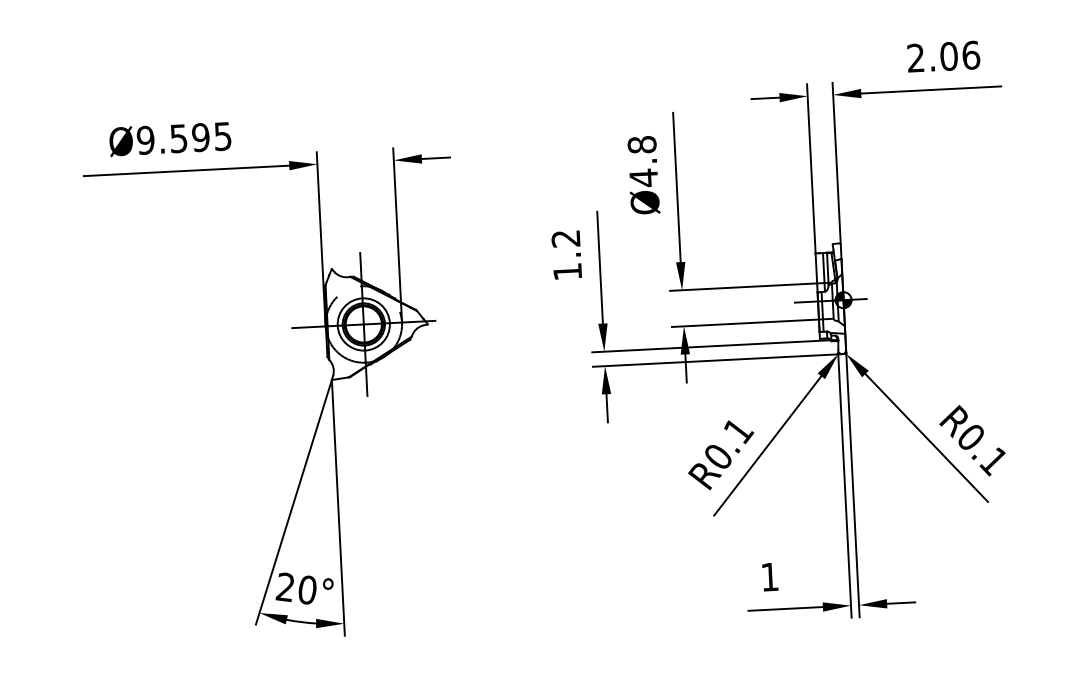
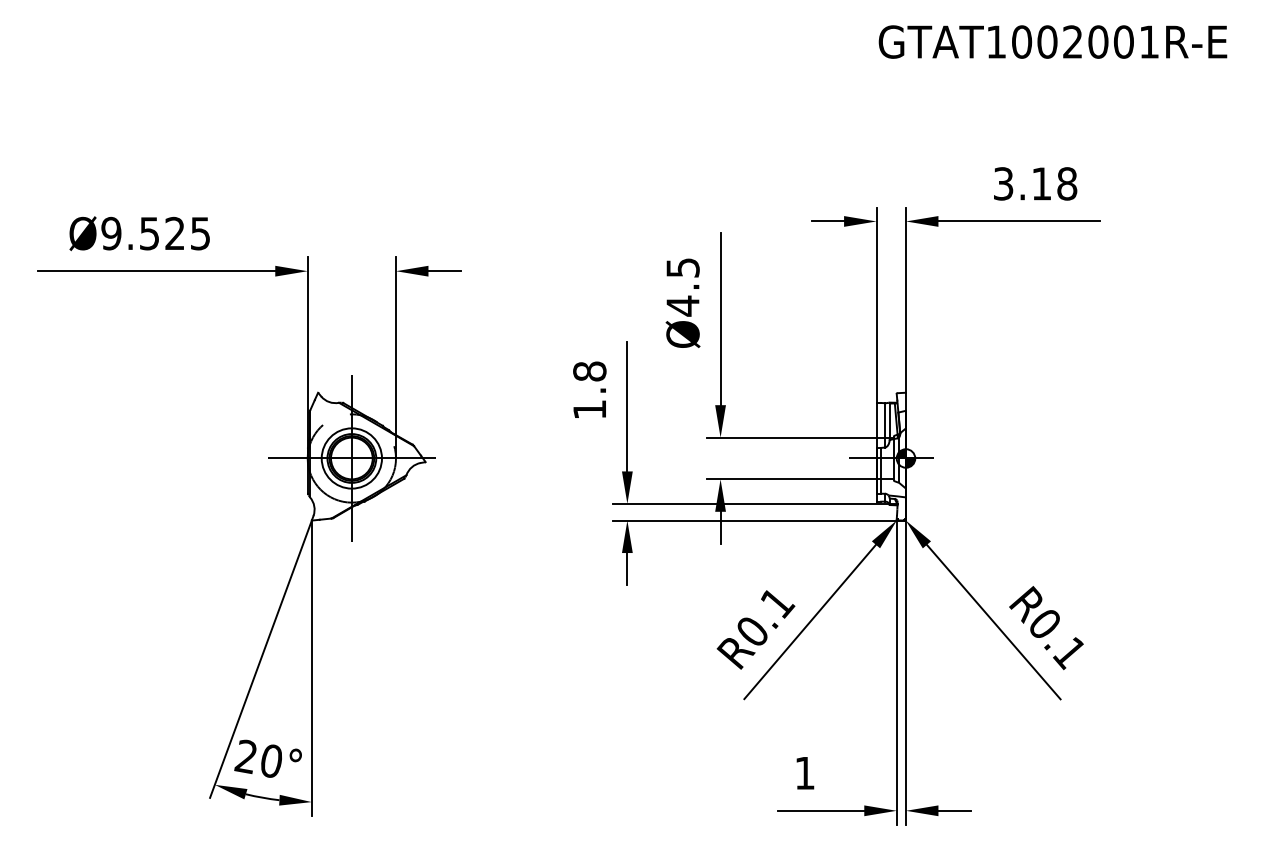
text: (943, 56) -> (1035, 183), 2.06 -> 3.18
text: (201, 137) -> (175, 233), Ø9.595 -> Ø9.525
text: (641, 144) -> (682, 267), Ø4.8 -> Ø4.5
text: (565, 238) -> (589, 371), 1.2 -> 1.8

